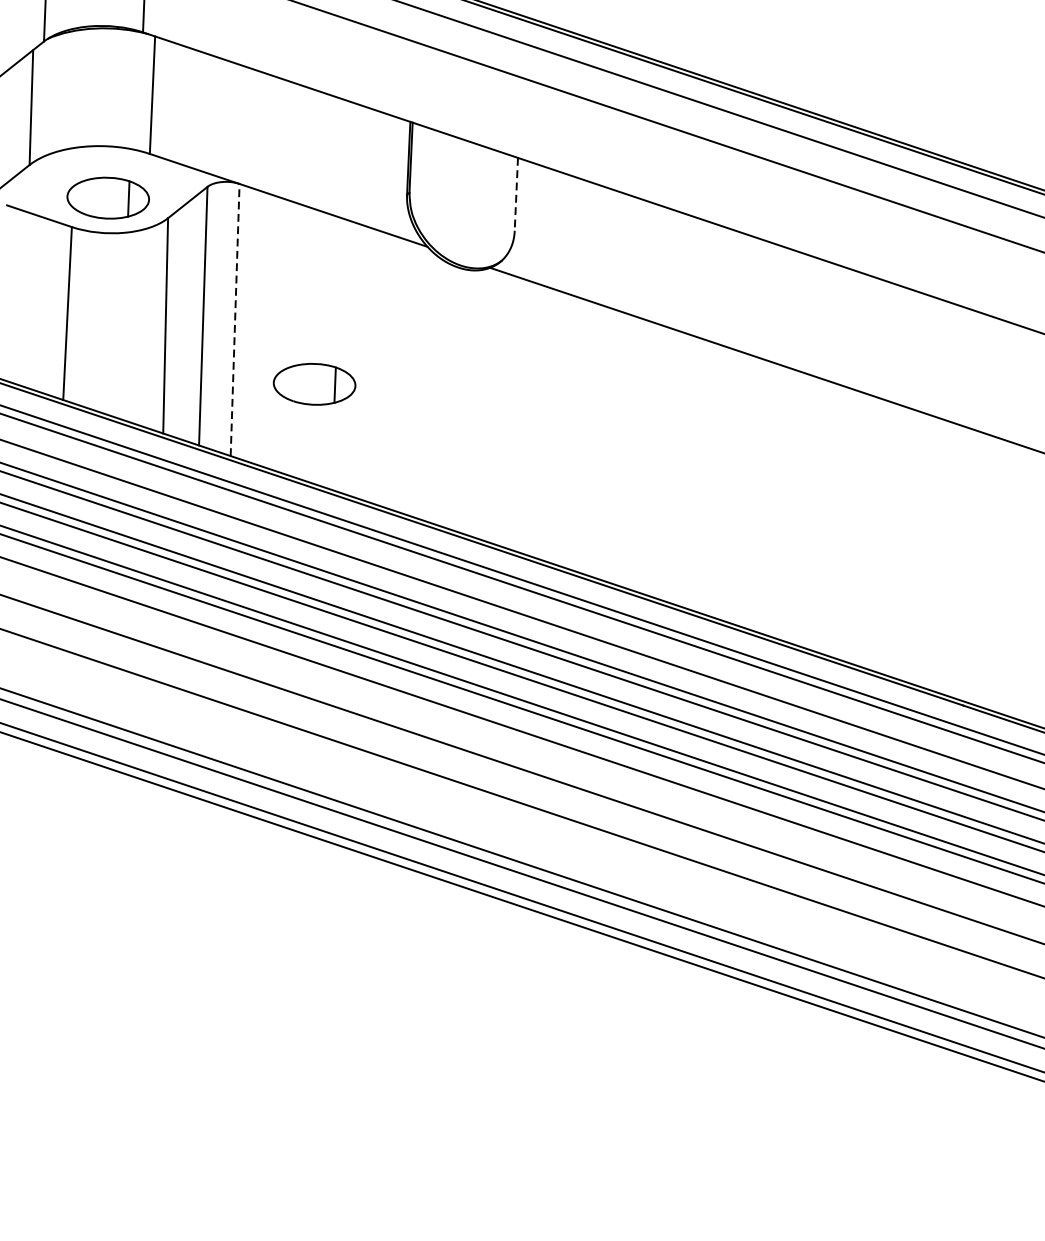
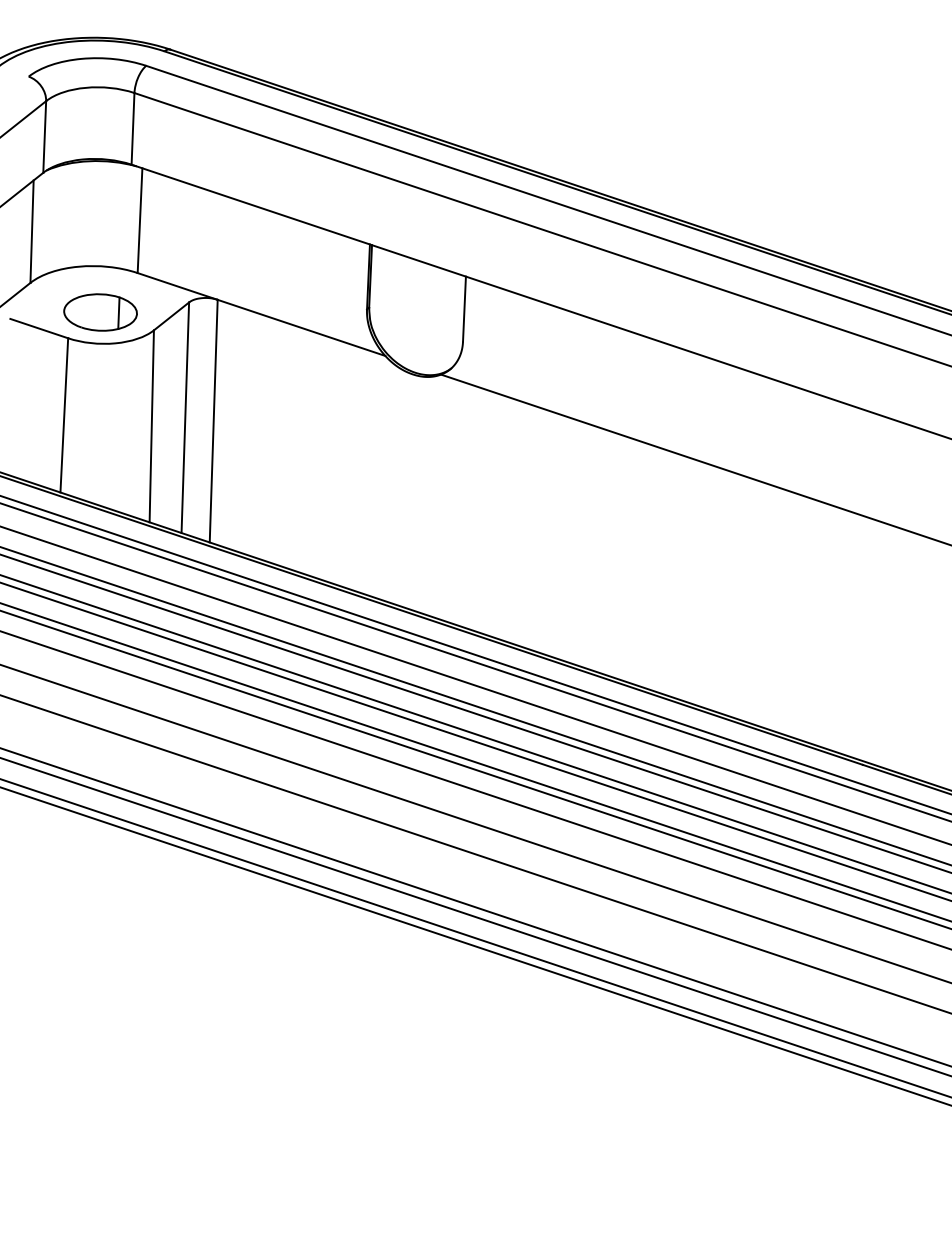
line: (516, 194) -> (464, 309), dashed -> solid
line: (234, 319) -> (213, 420), dashed -> solid
part: (314, 384) -> (284, 478), removed

